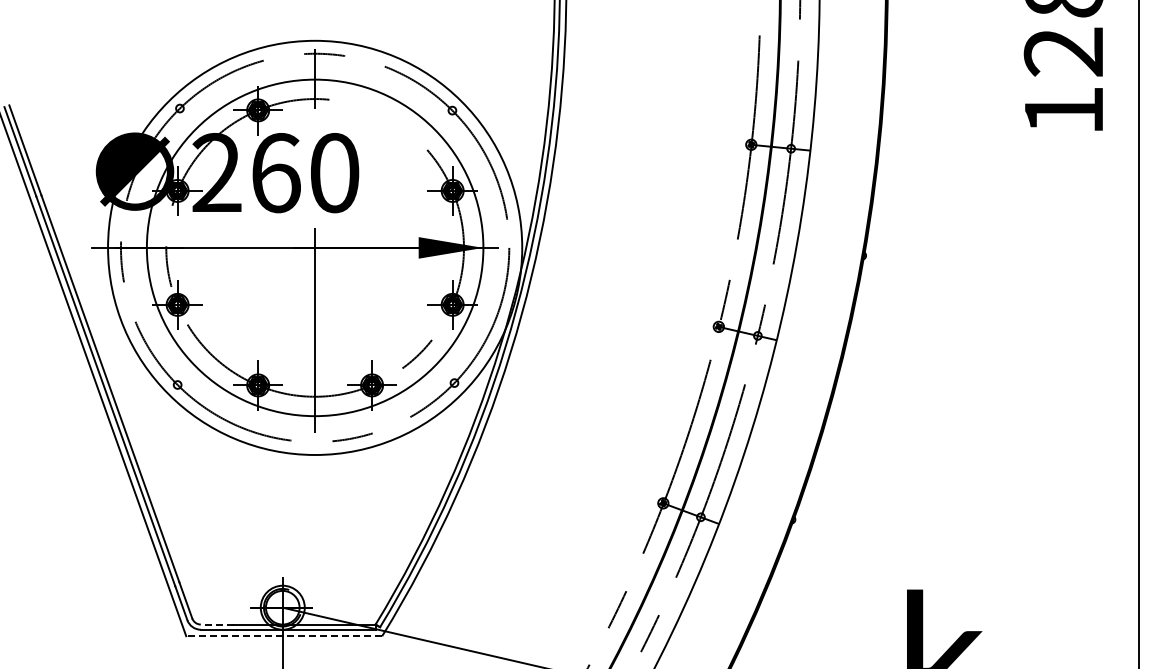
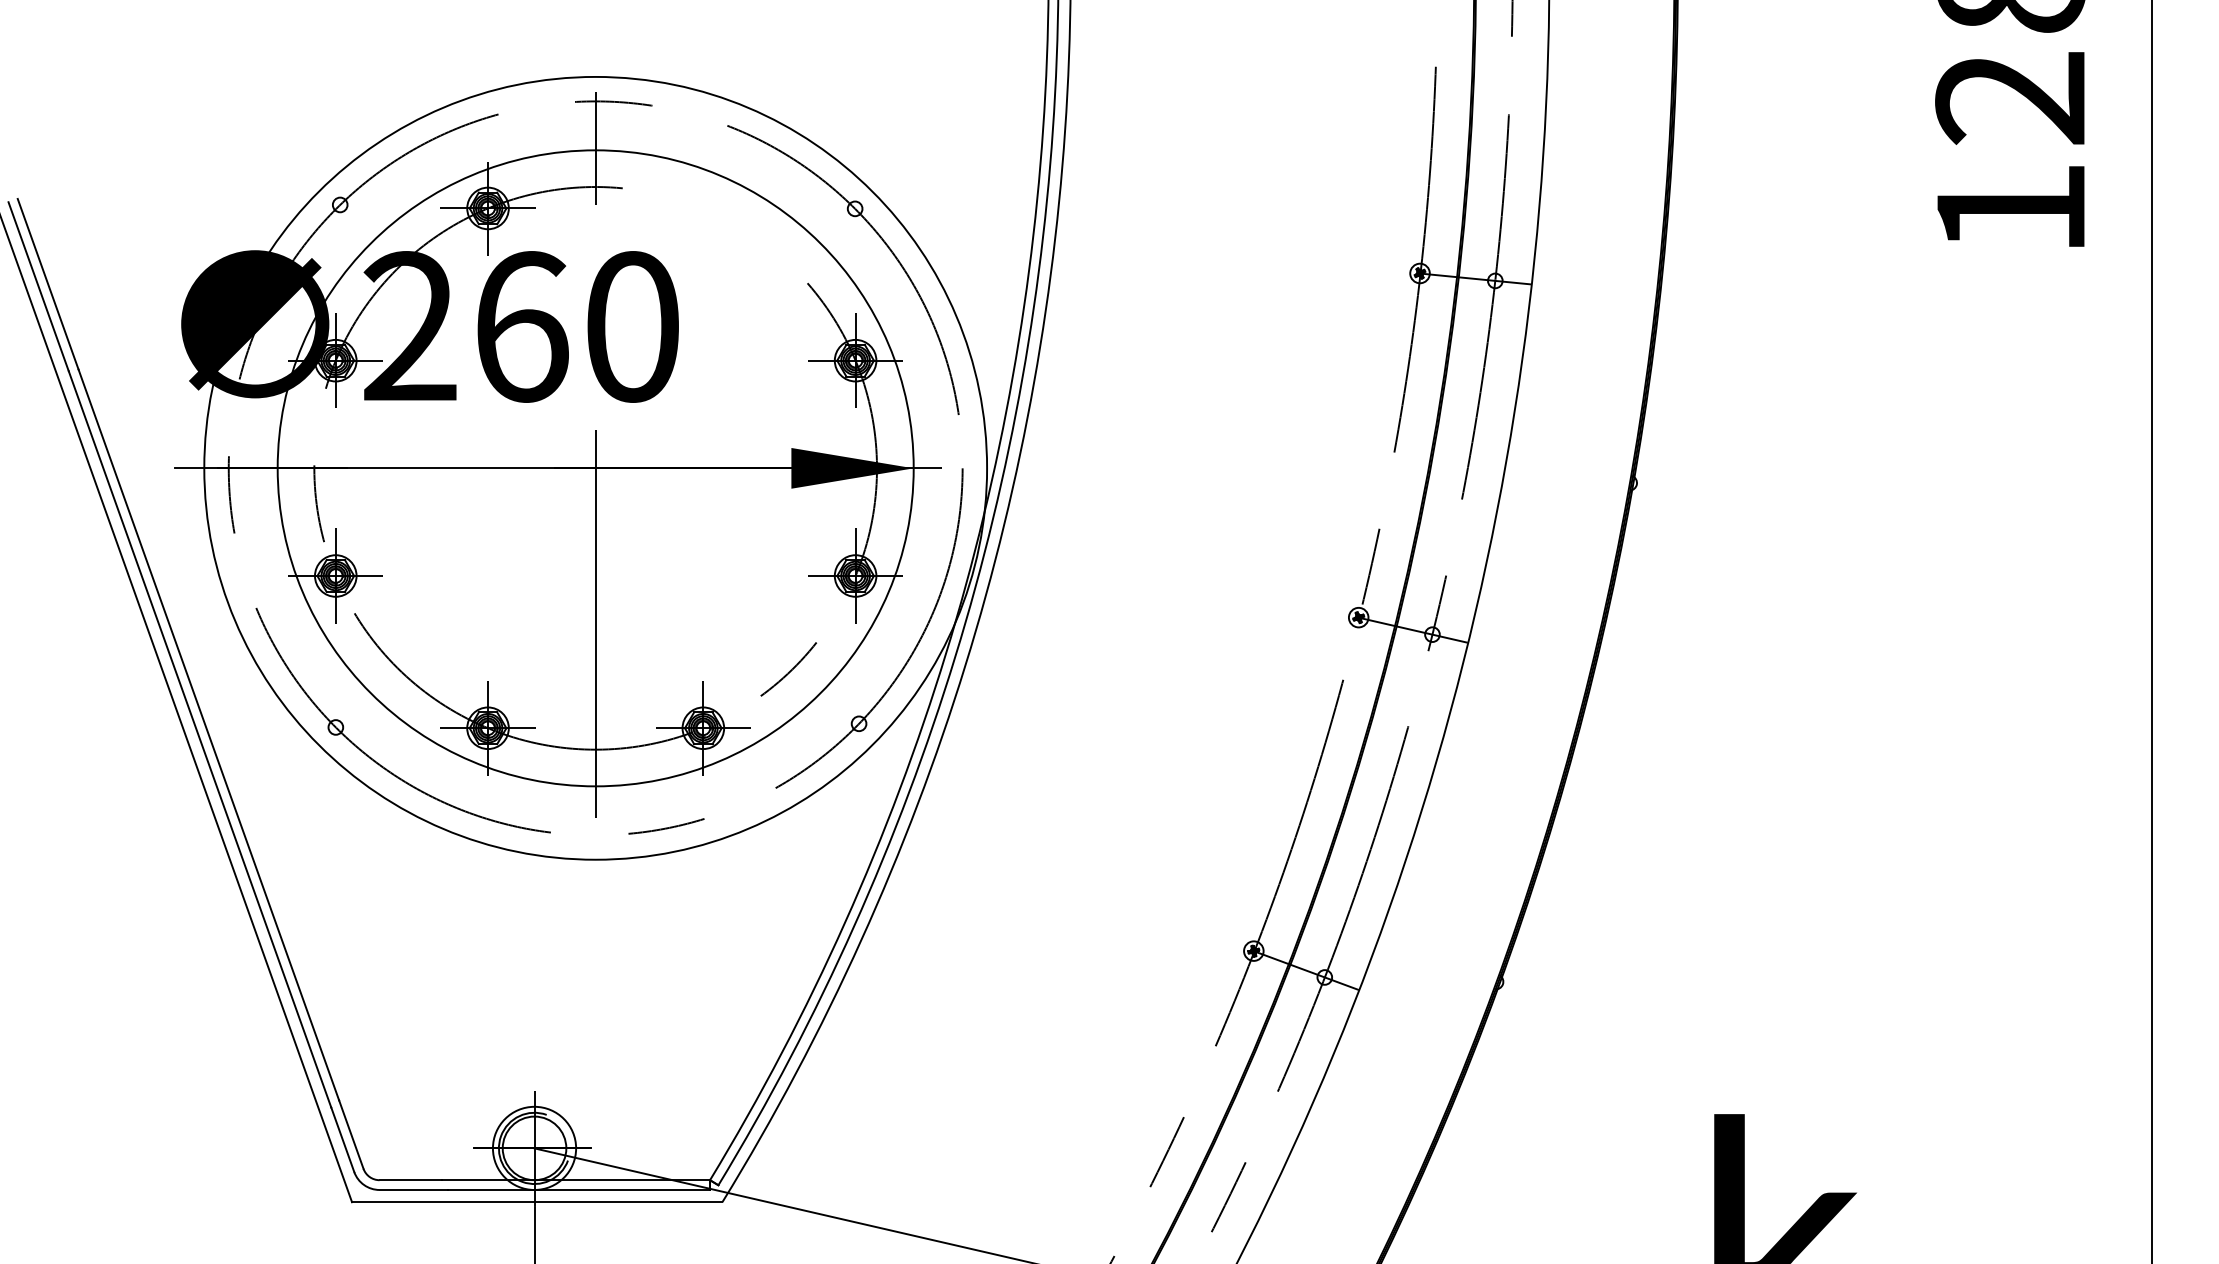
line: (216, 624) -> (409, 1180), dashed -> solid
line: (284, 636) -> (537, 1202), dashed -> solid

